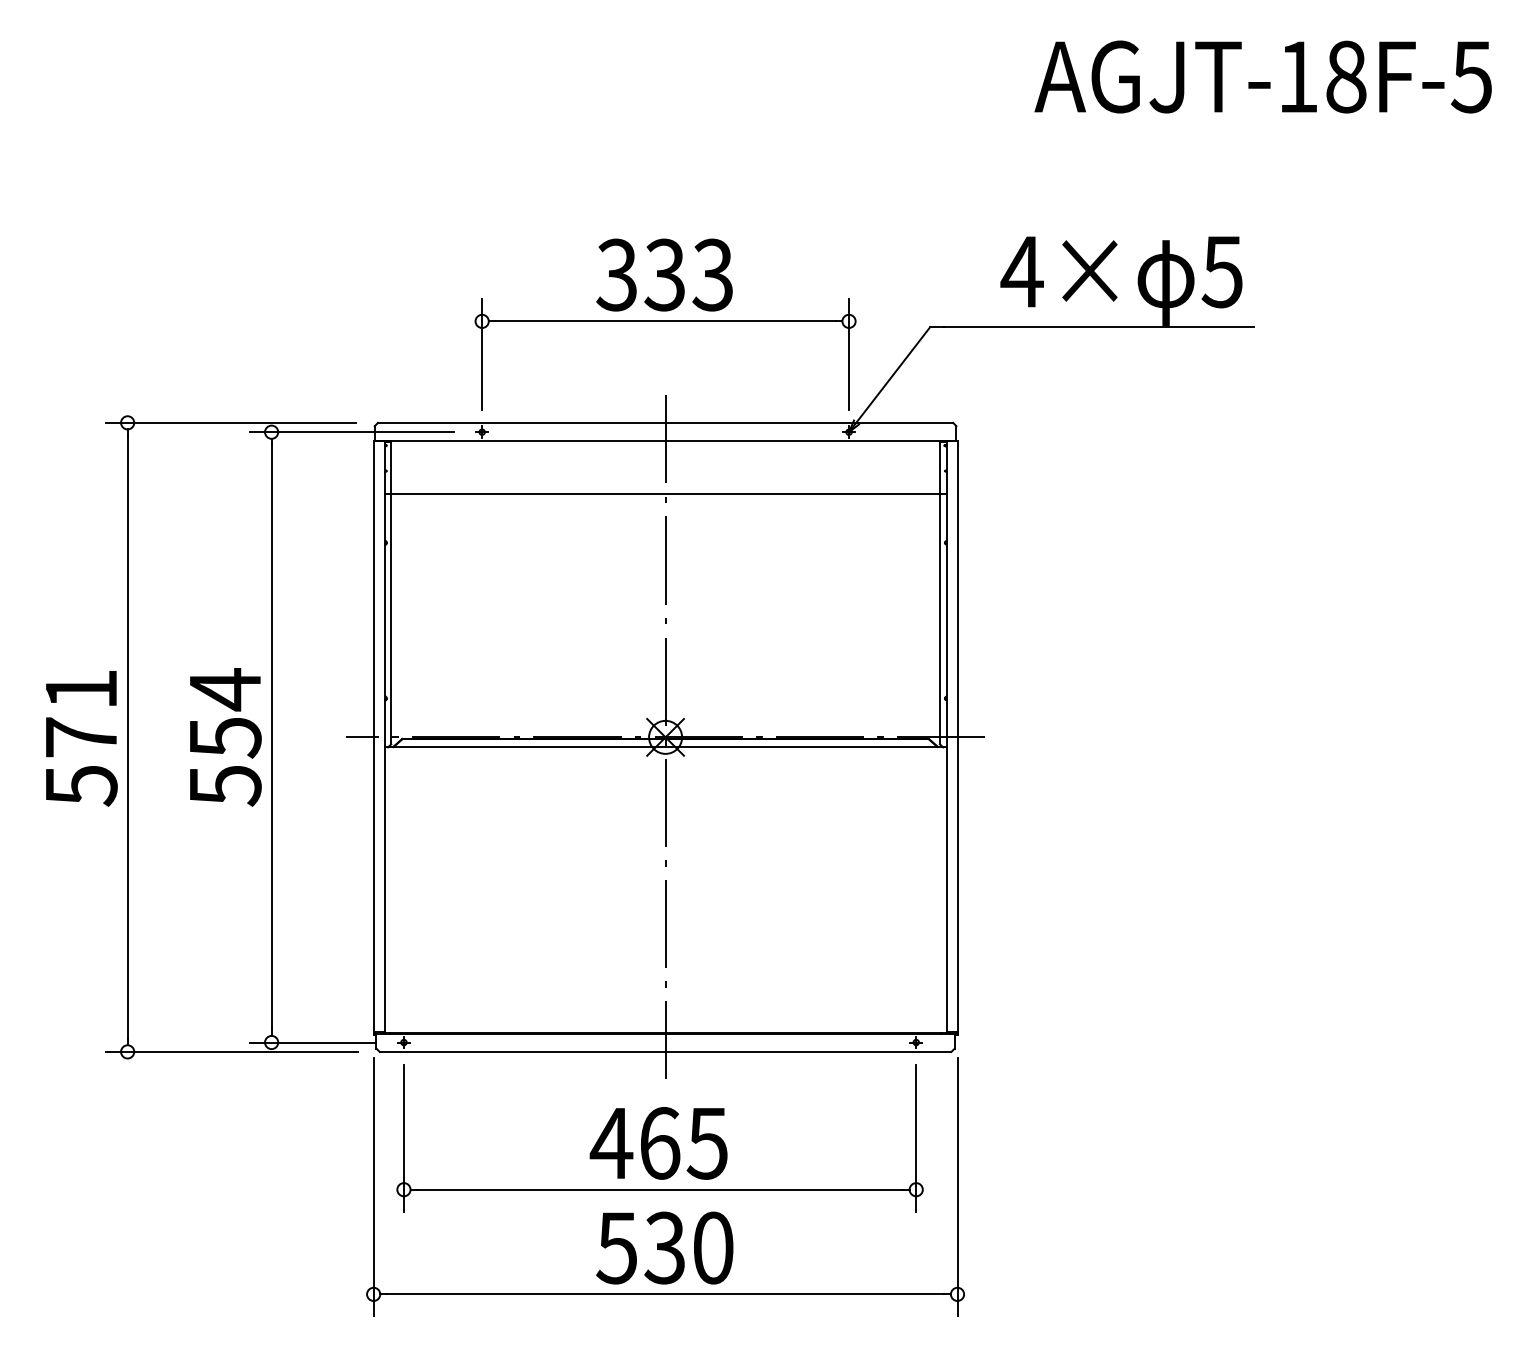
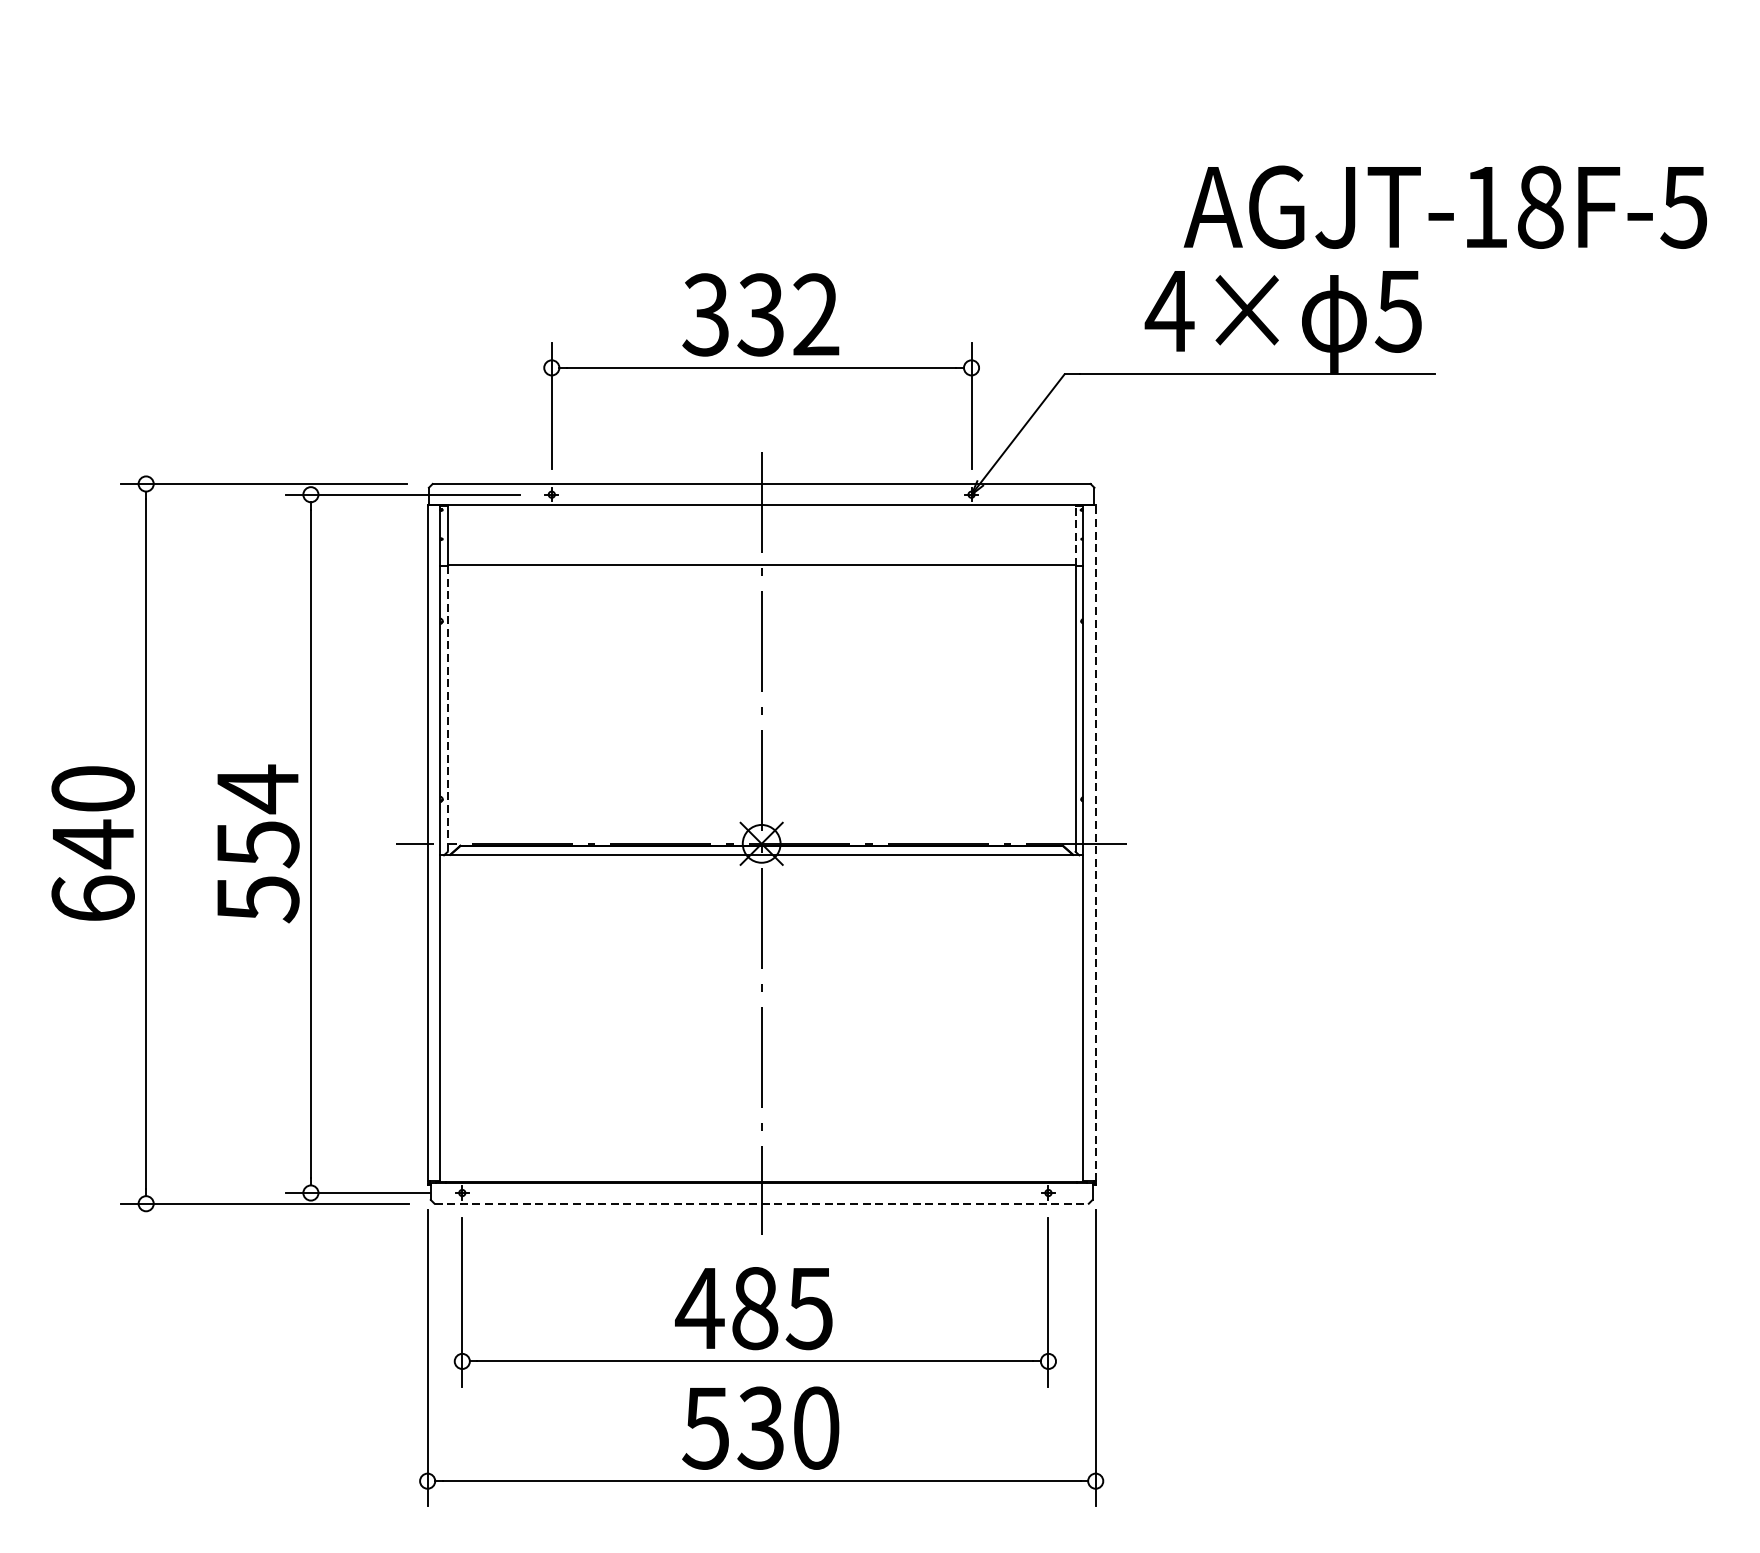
text: (1262, 76) -> (1444, 206), moved
text: (712, 275) -> (815, 315), 333 -> 332
line: (939, 467) -> (1075, 535), solid -> dashed
line: (391, 619) -> (448, 708), solid -> dashed
line: (957, 736) -> (1095, 842), solid -> dashed
text: (80, 737) -> (92, 844), 571 -> 640
line: (665, 1051) -> (761, 1203), solid -> dashed
text: (660, 1143) -> (755, 1308), 465 -> 485

